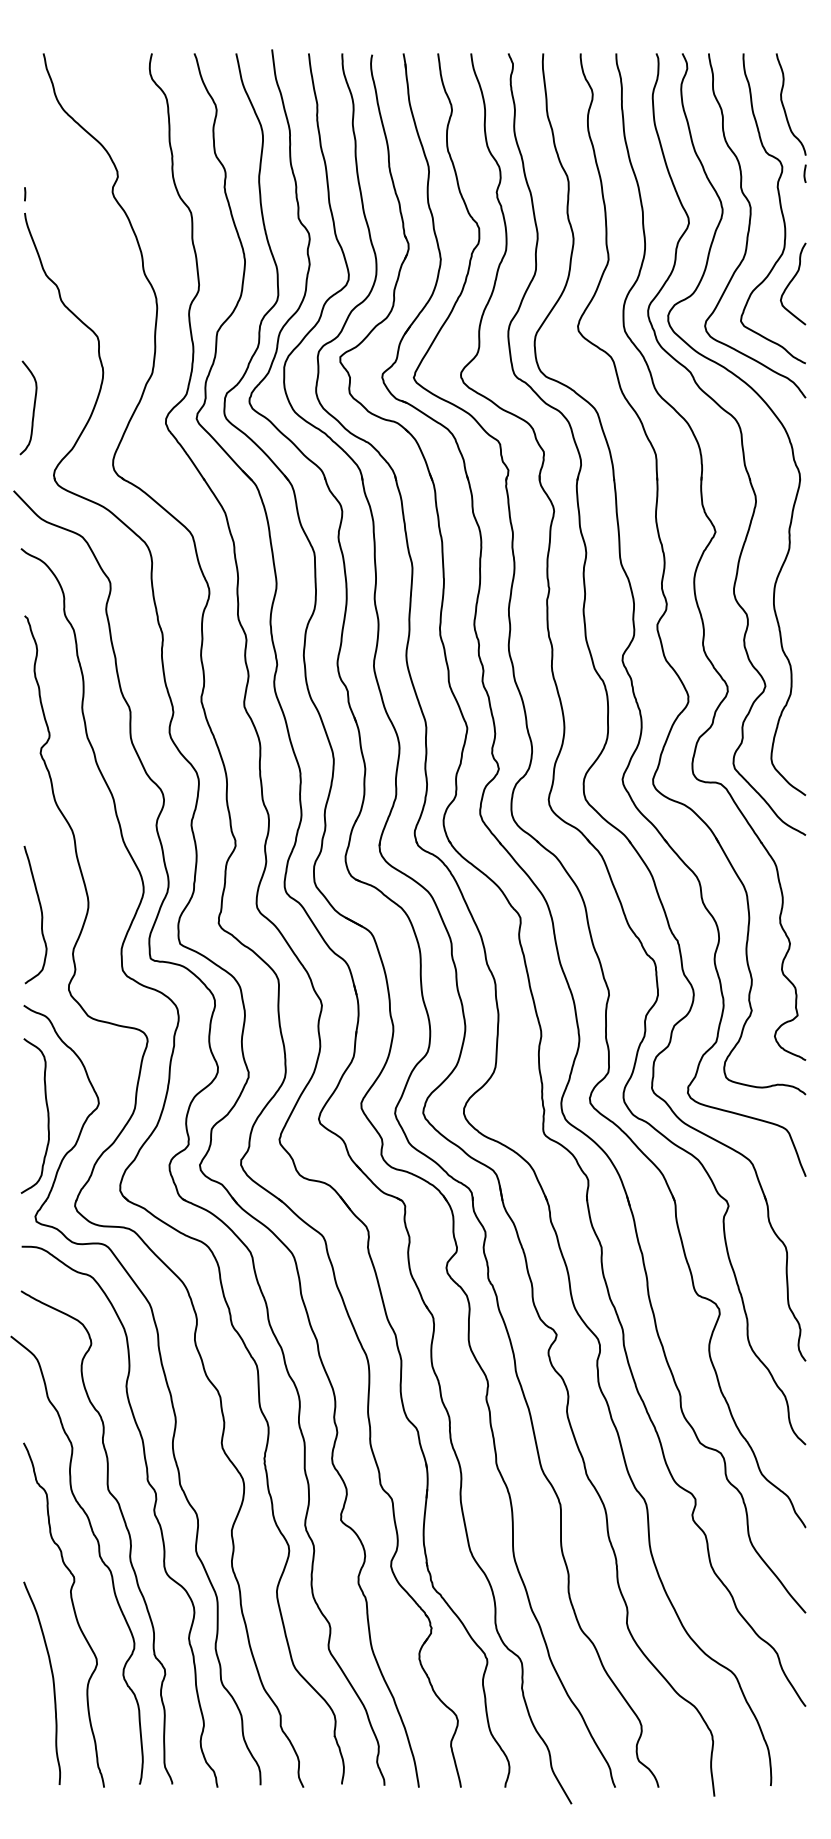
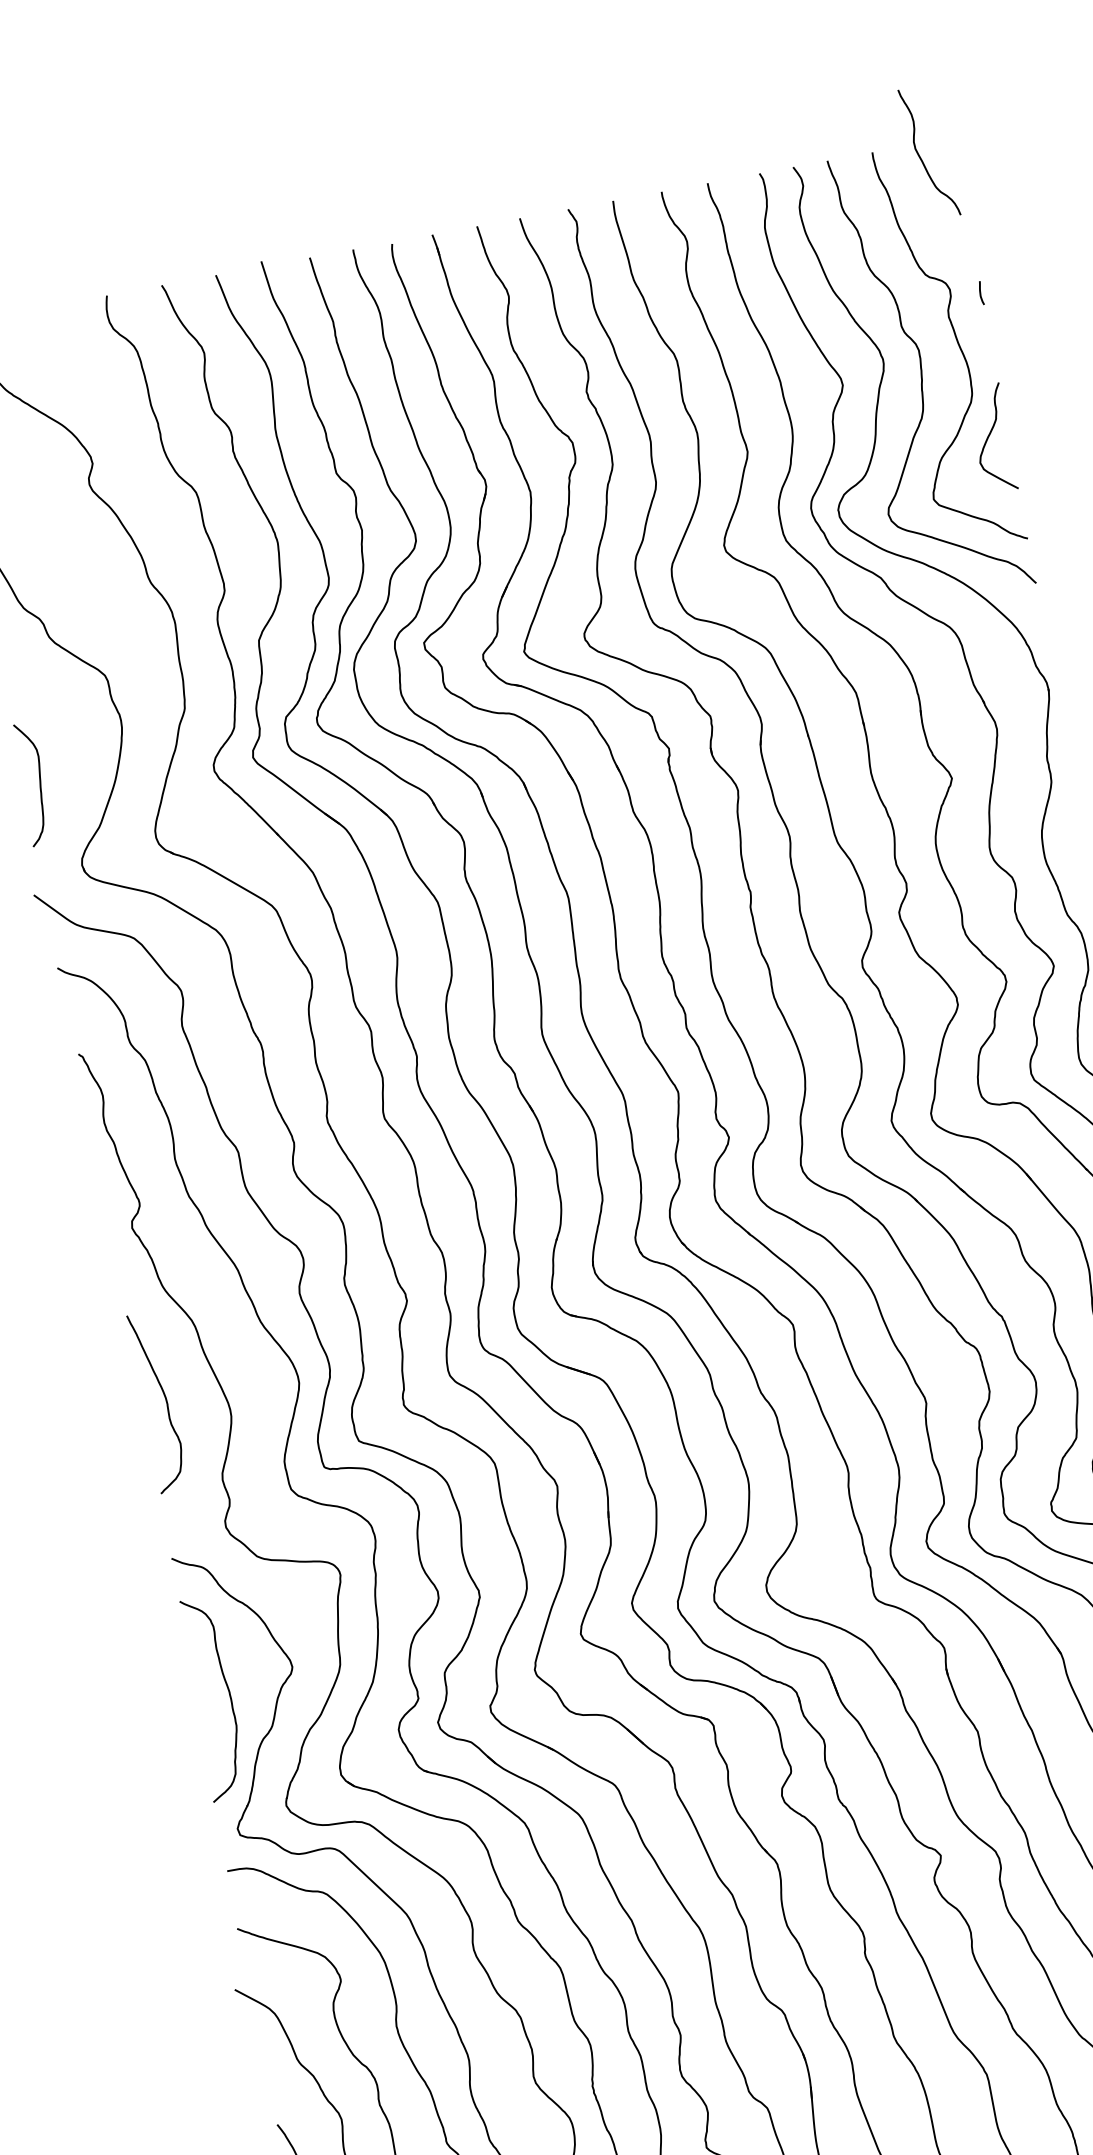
curve: (784, 106) -> (921, 156), moved
curve: (41, 915) -> (165, 1401), moved

